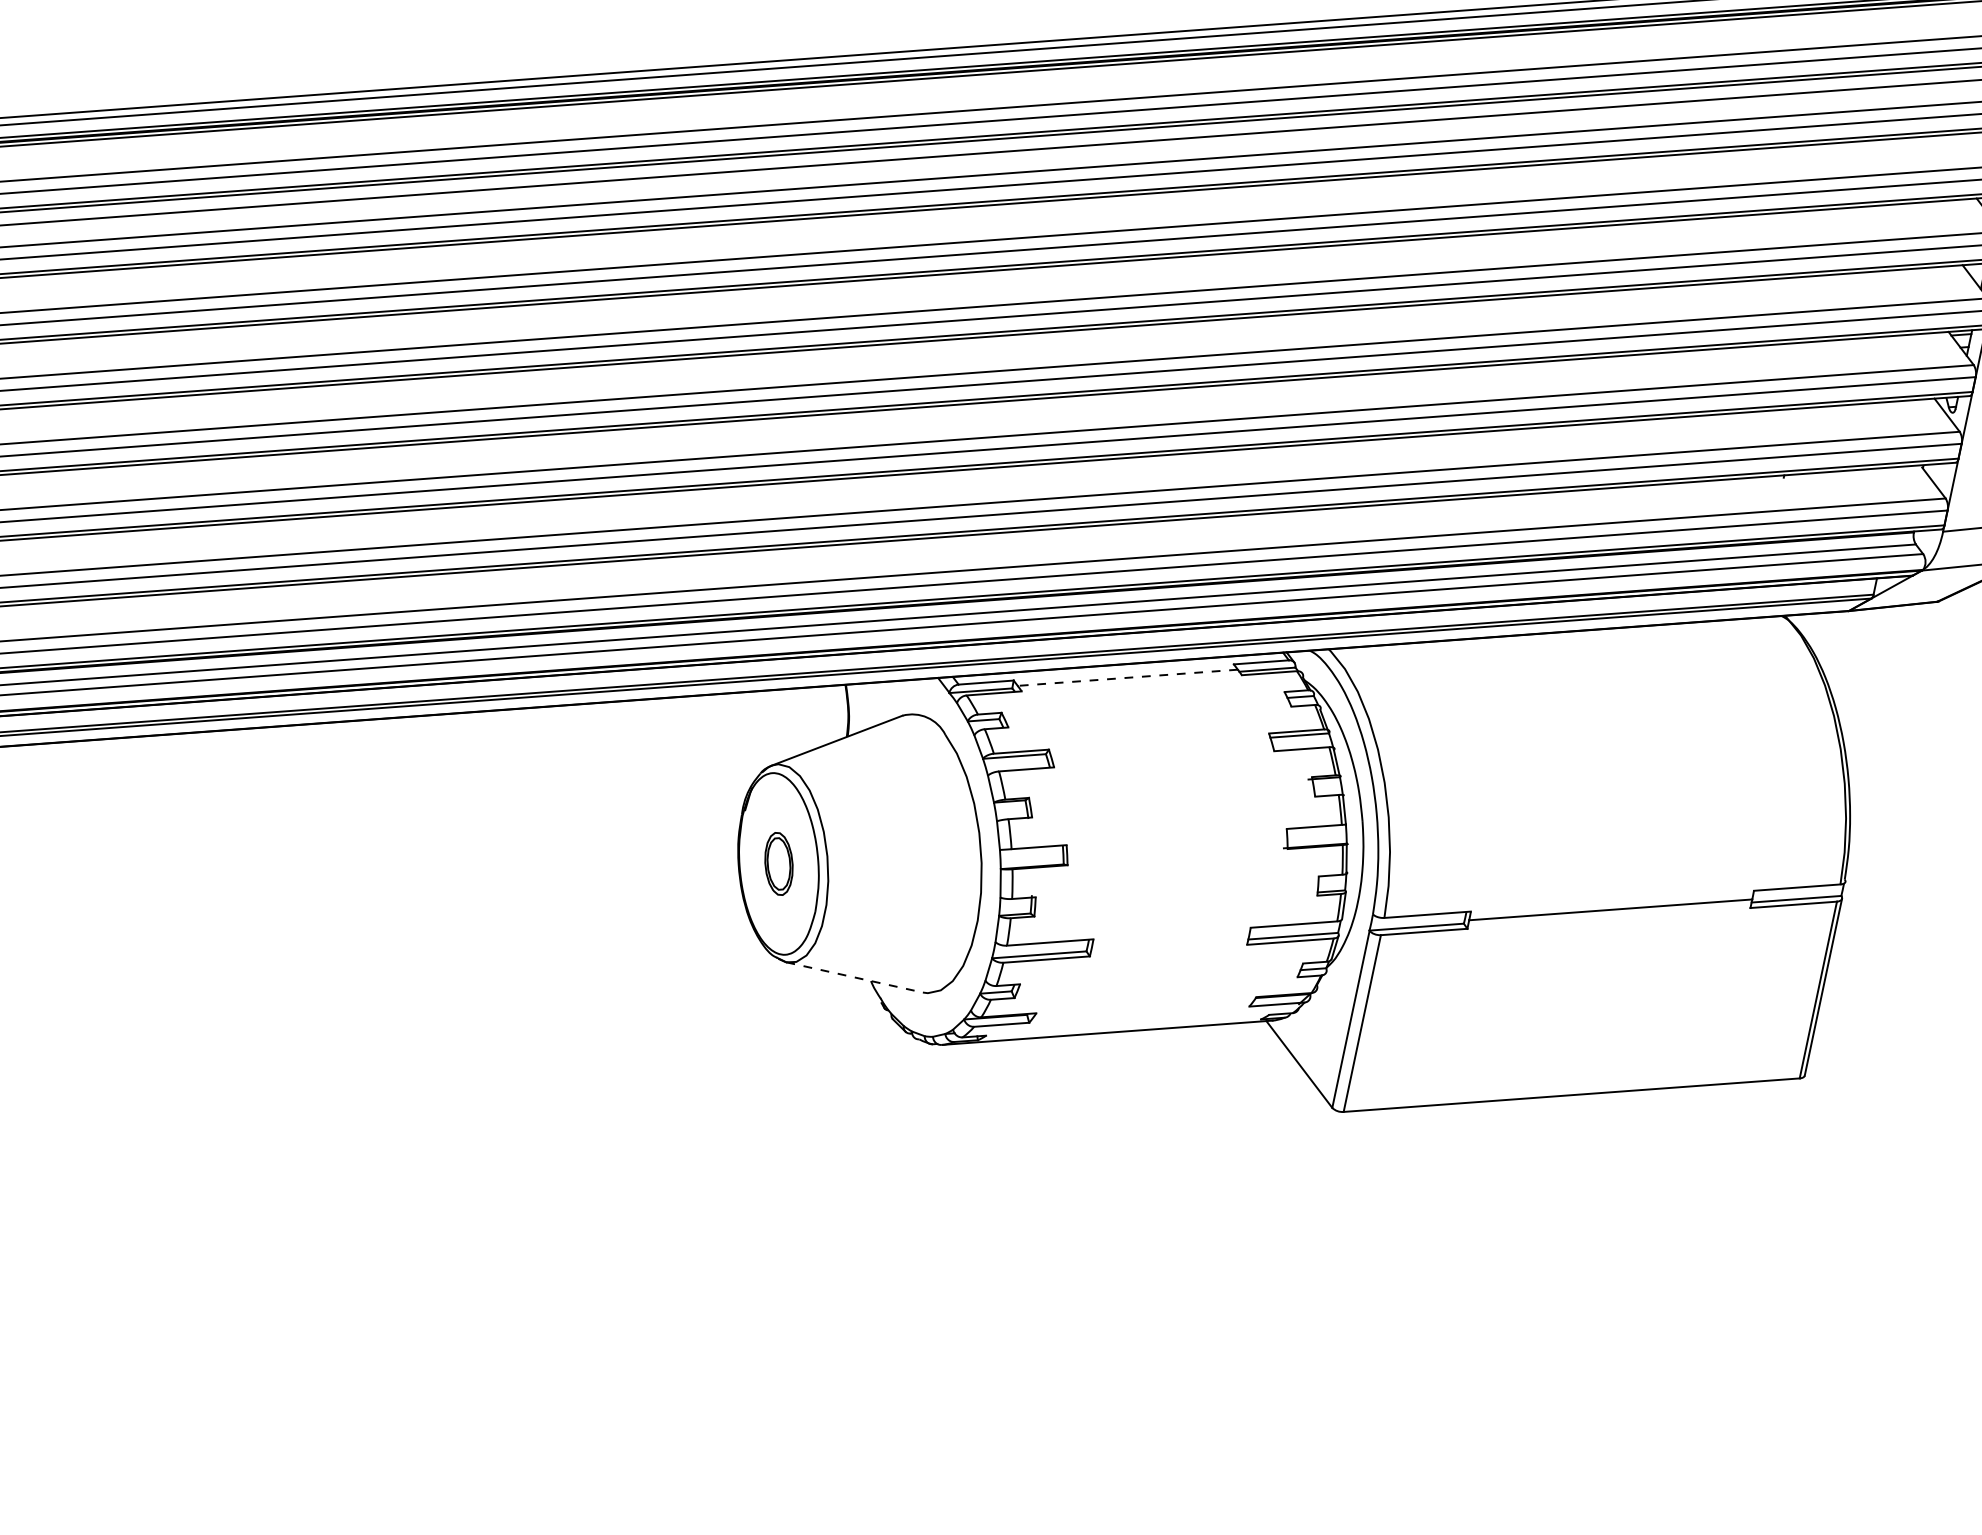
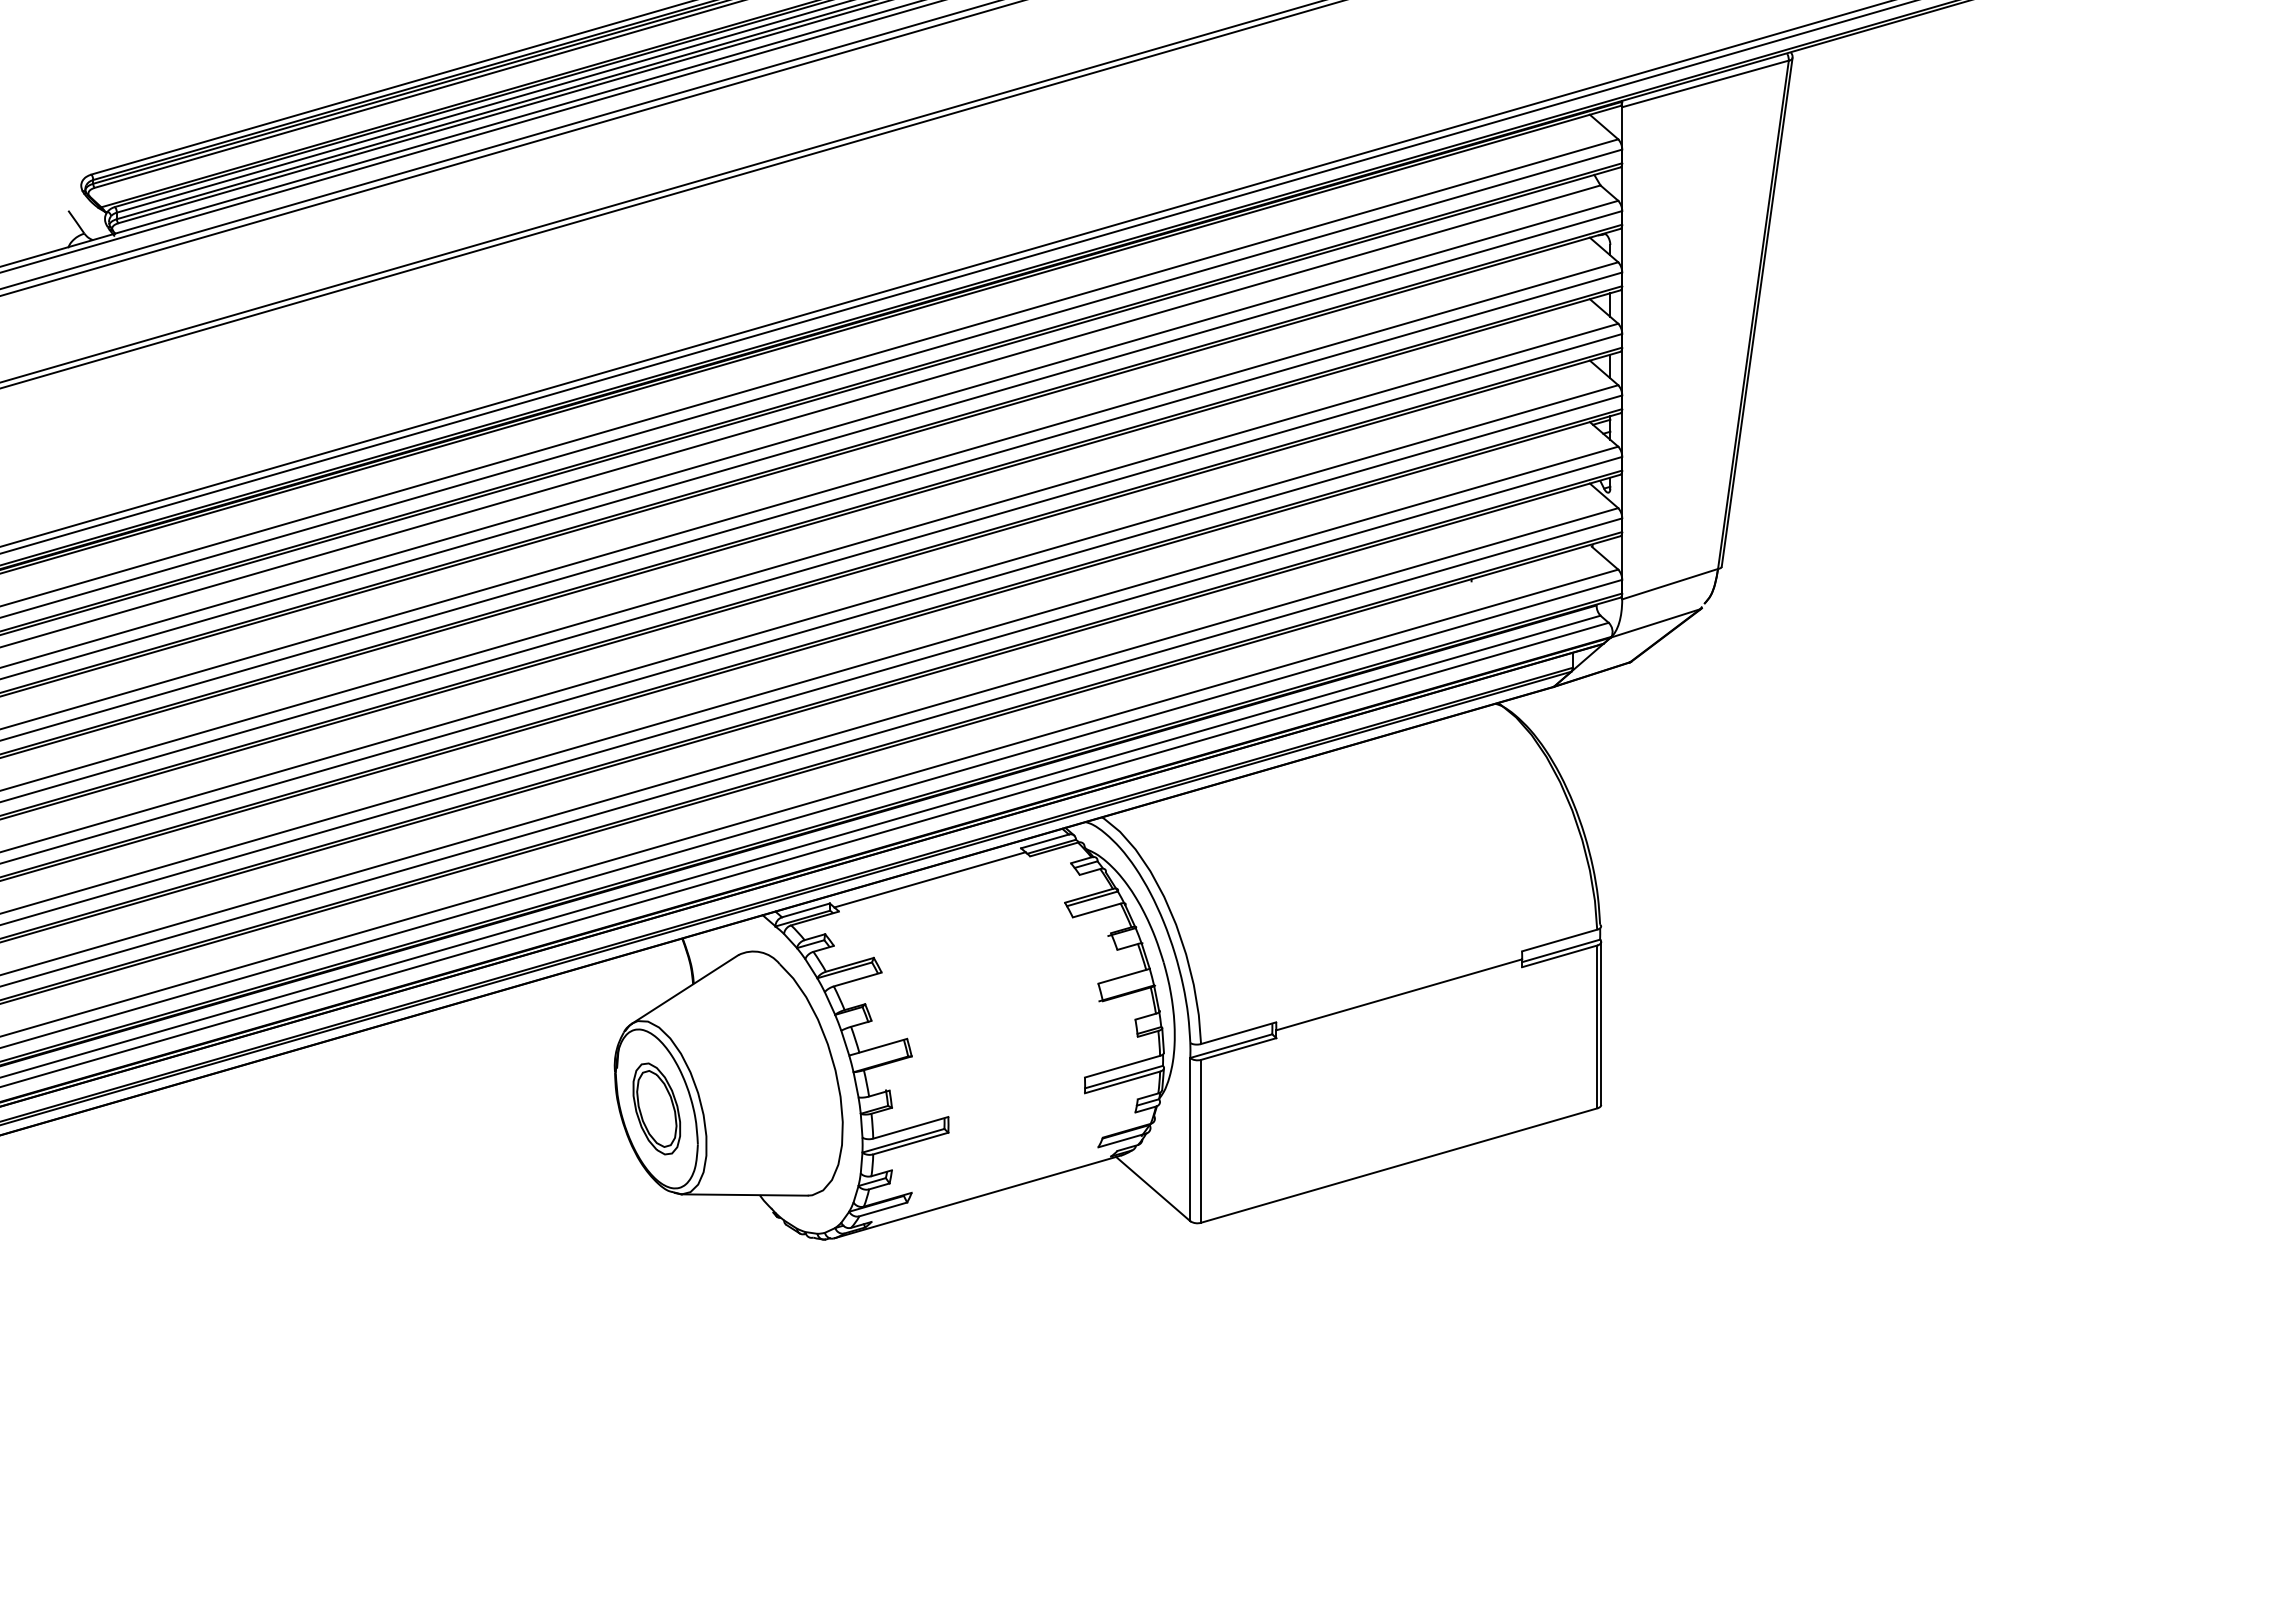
line: (1128, 677) -> (930, 879), dashed -> solid
part: (778, 863) -> (656, 1108), size x1.67
line: (854, 977) -> (744, 1195), dashed -> solid

